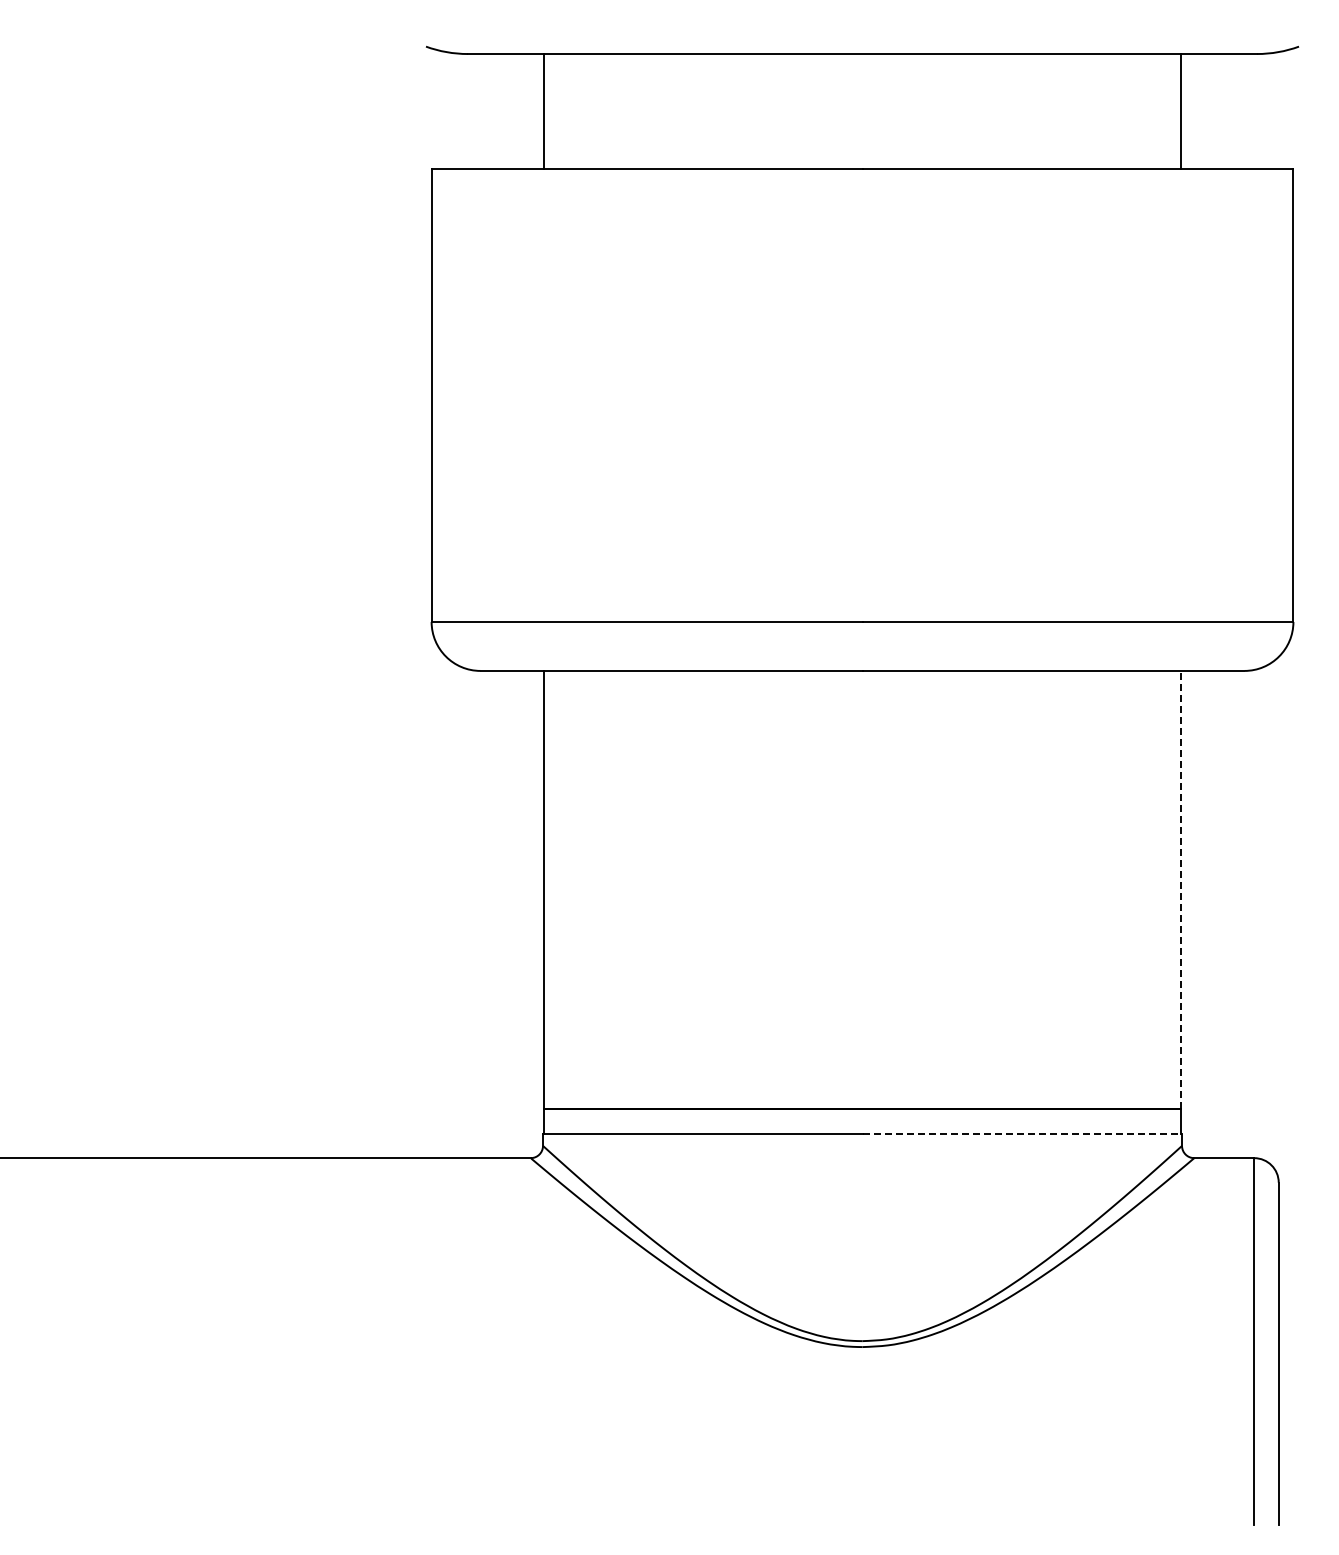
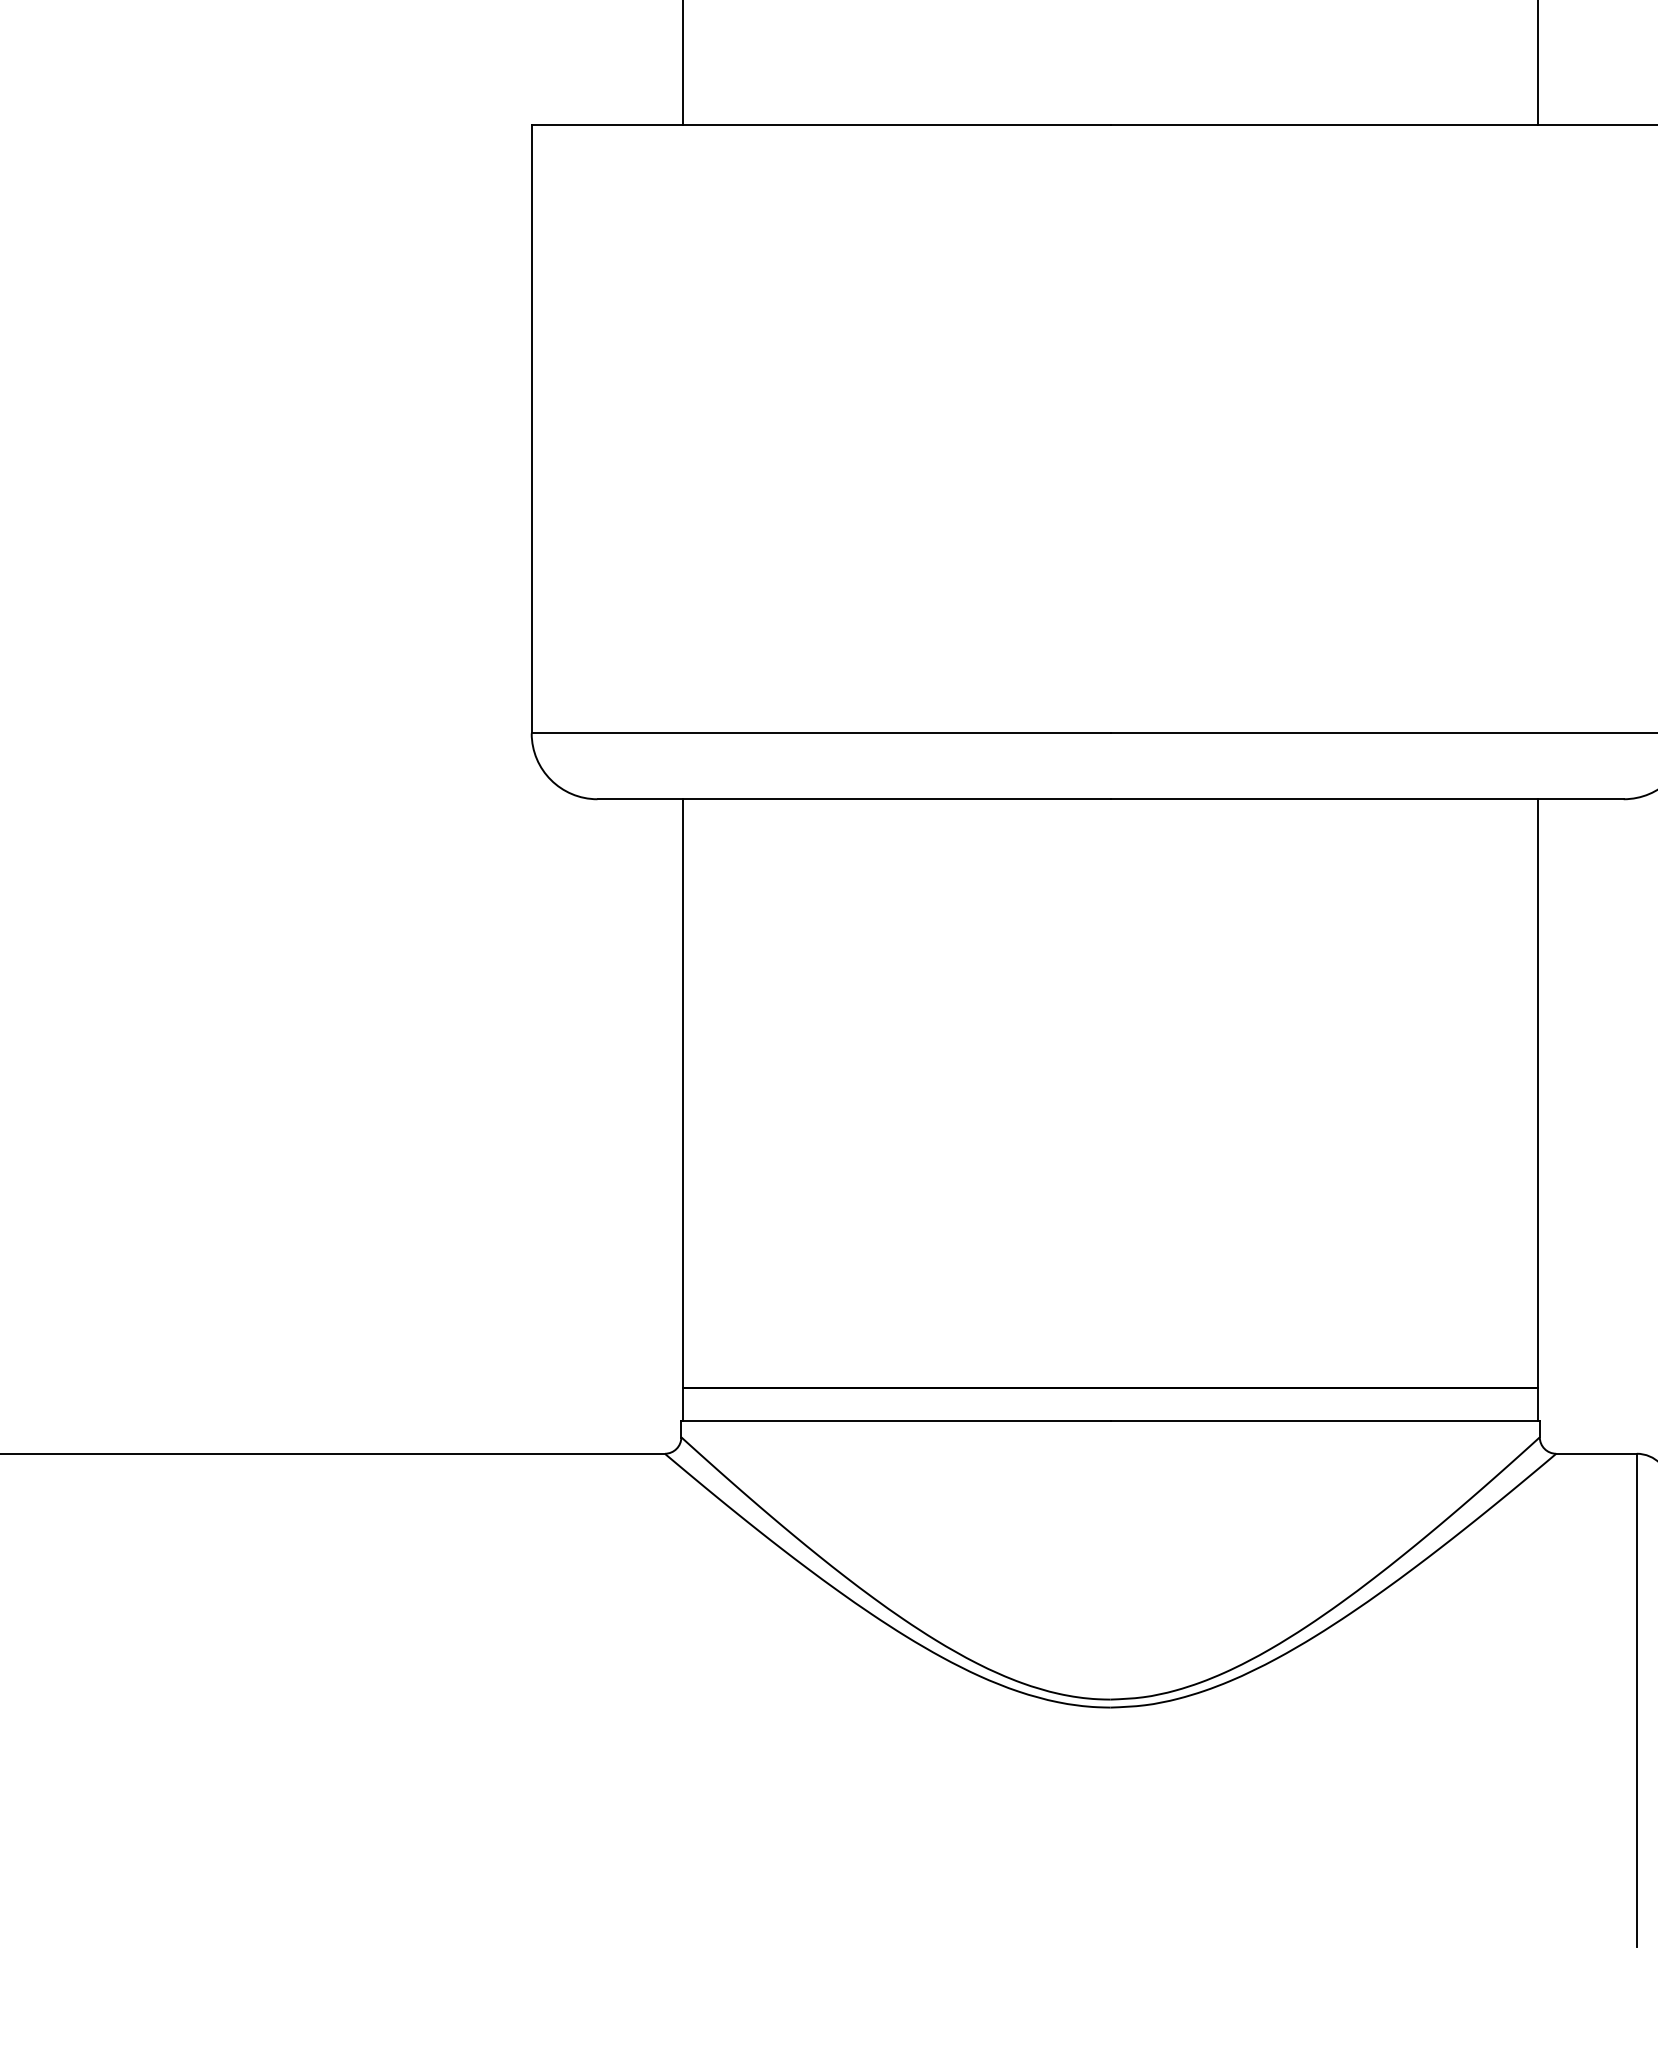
line: (1180, 889) -> (1537, 1092), dashed -> solid
line: (1022, 1133) -> (1325, 1420), dashed -> solid

